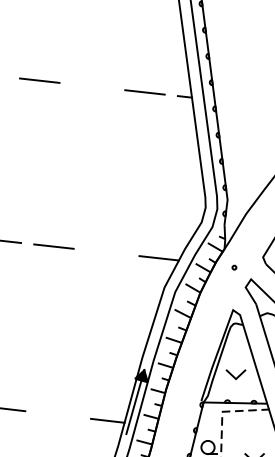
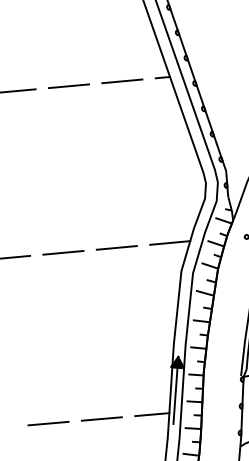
line: (92, 86) -> (69, 86), added
line: (106, 252) -> (116, 247), added
line: (57, 414) -> (101, 418), added

